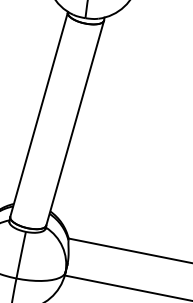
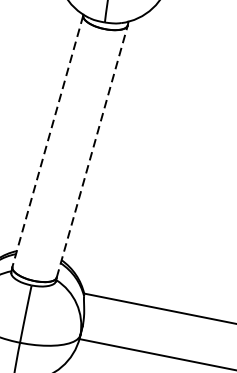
line: (38, 115) -> (47, 142), solid -> dashed
line: (75, 122) -> (92, 150), solid -> dashed

